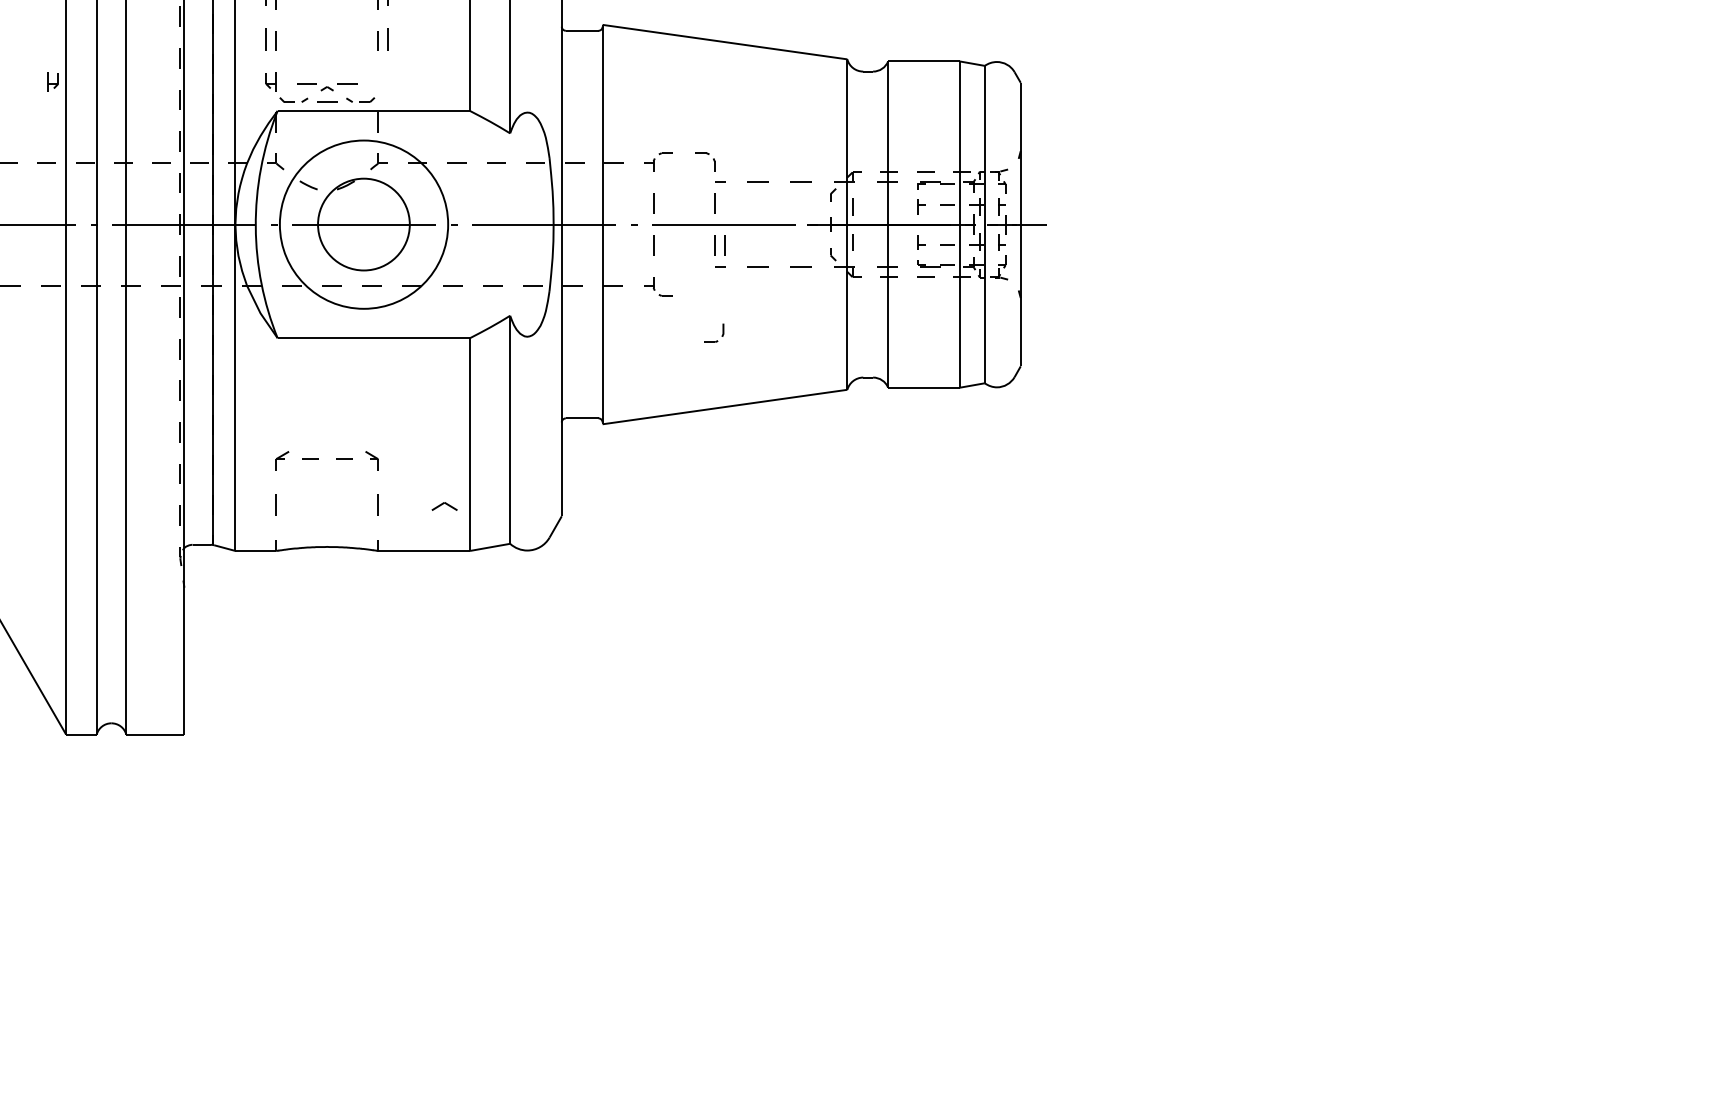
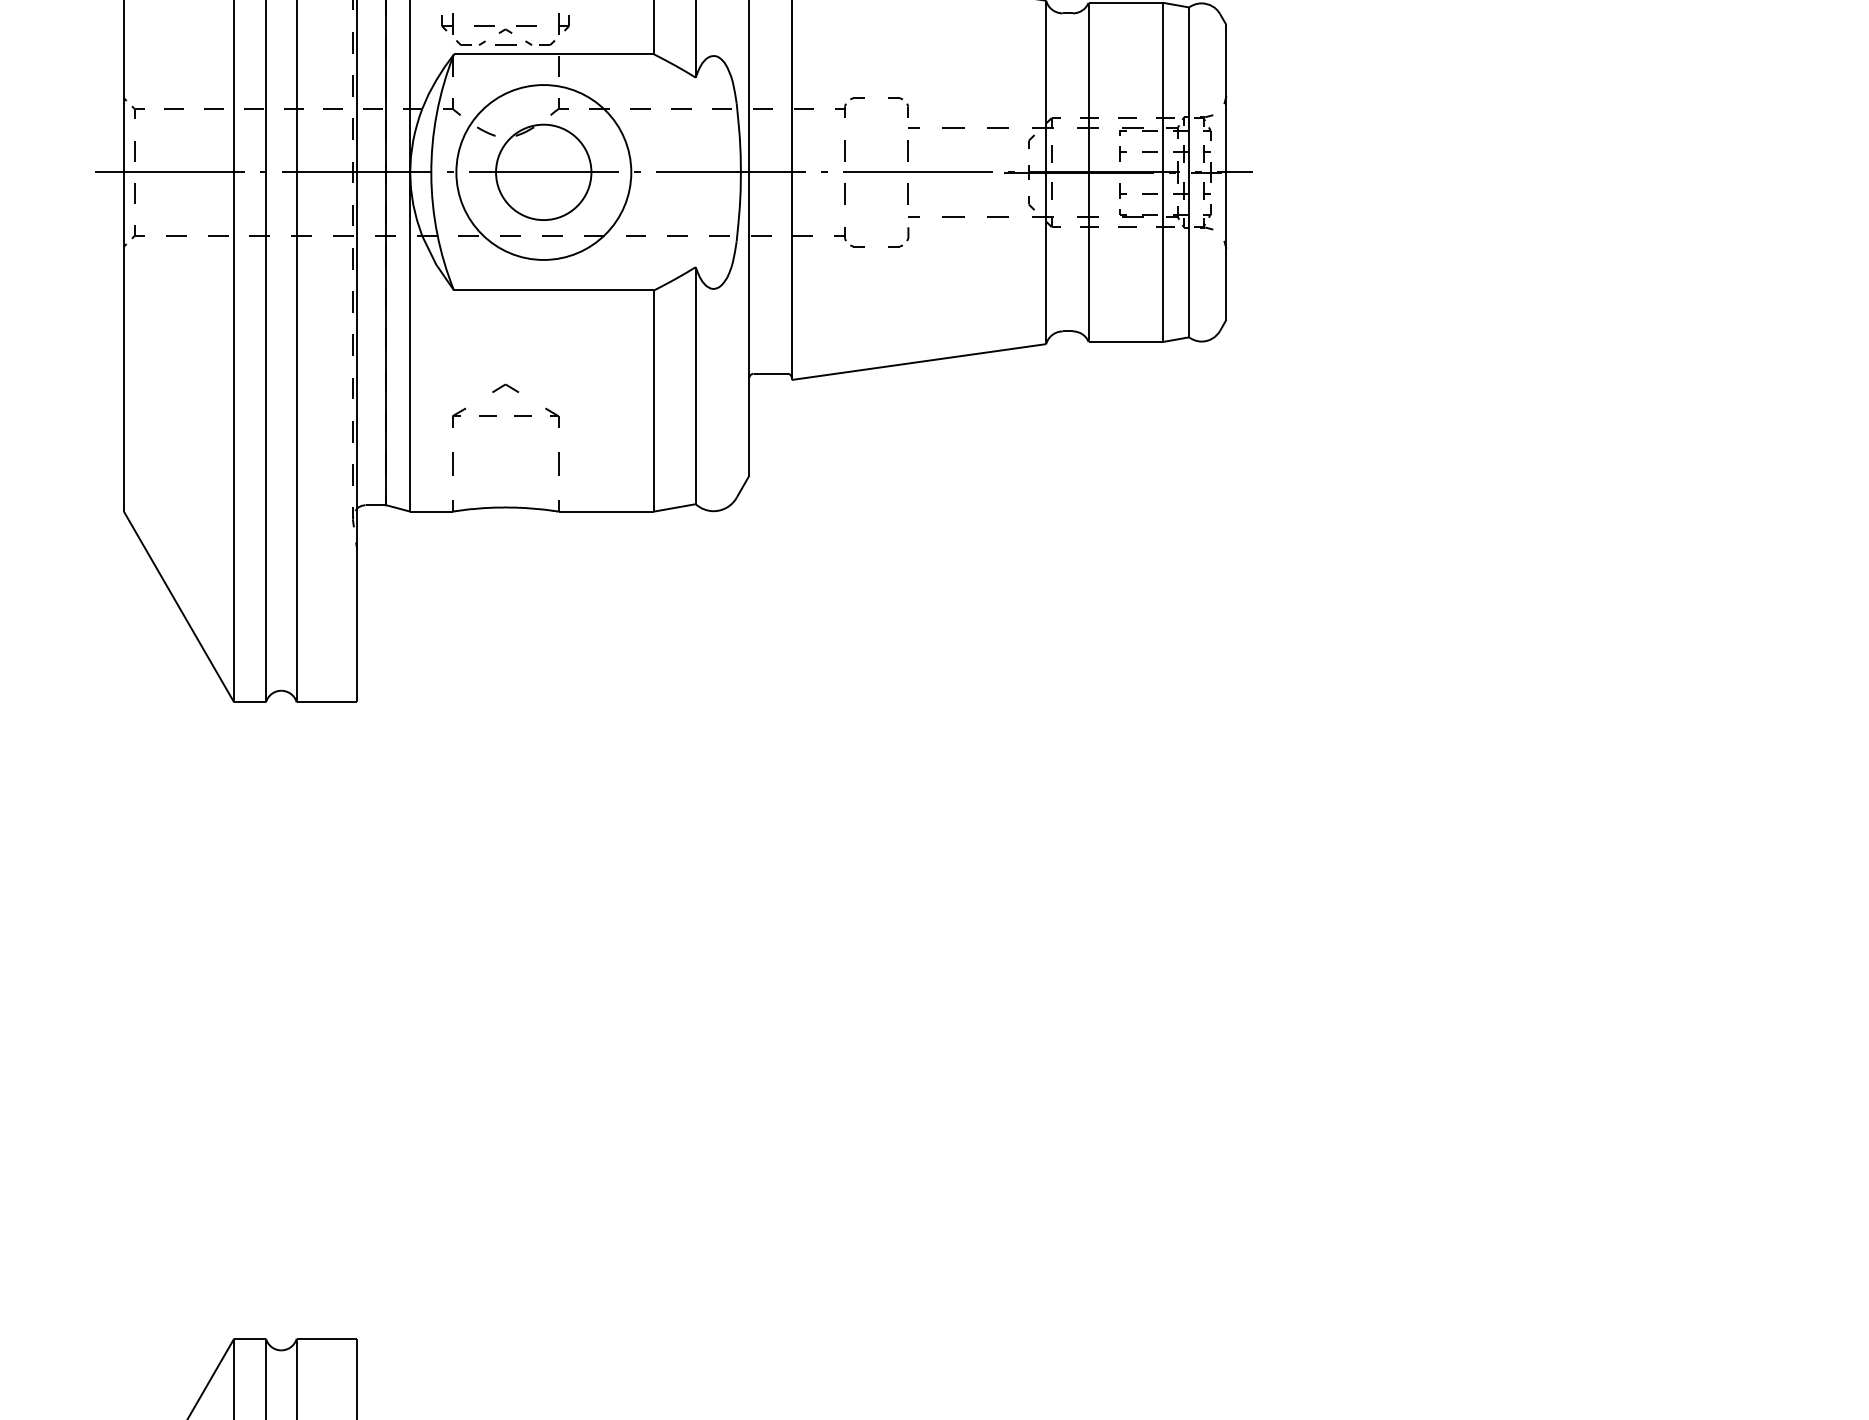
part: (52, 81) -> (563, 23), moved
line: (724, 244) -> (918, 193), removed
part: (716, 340) -> (901, 244), moved
part: (444, 505) -> (505, 387), moved

